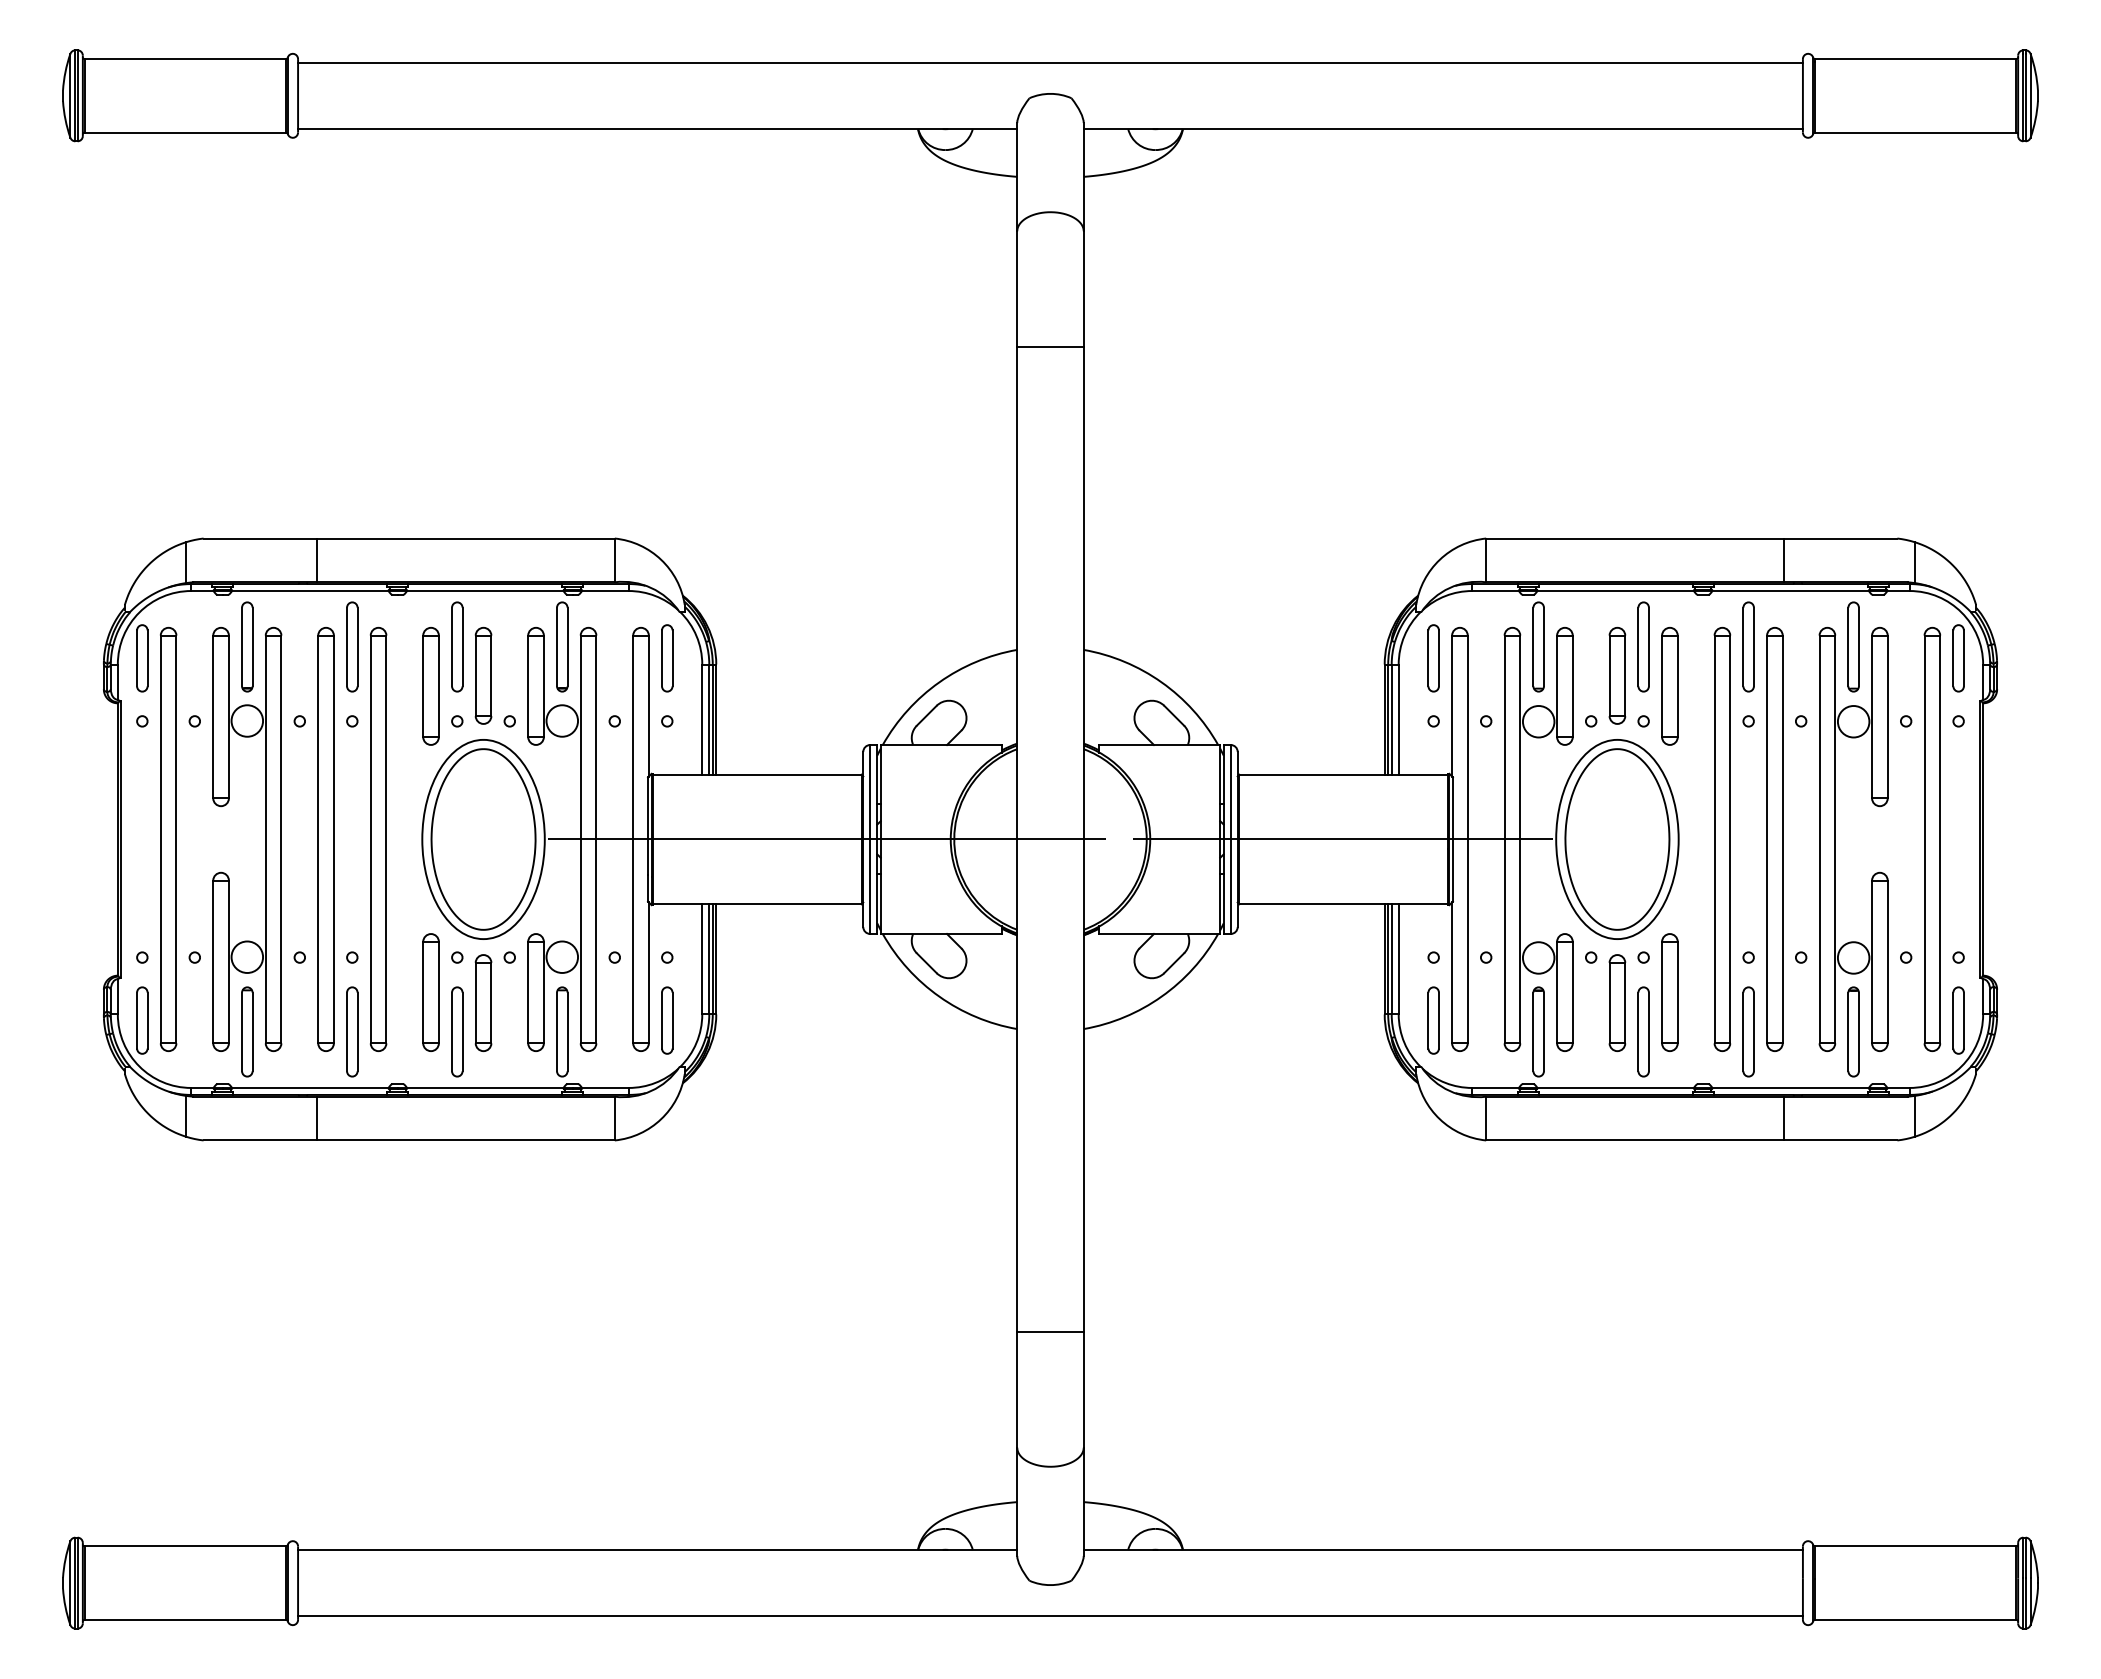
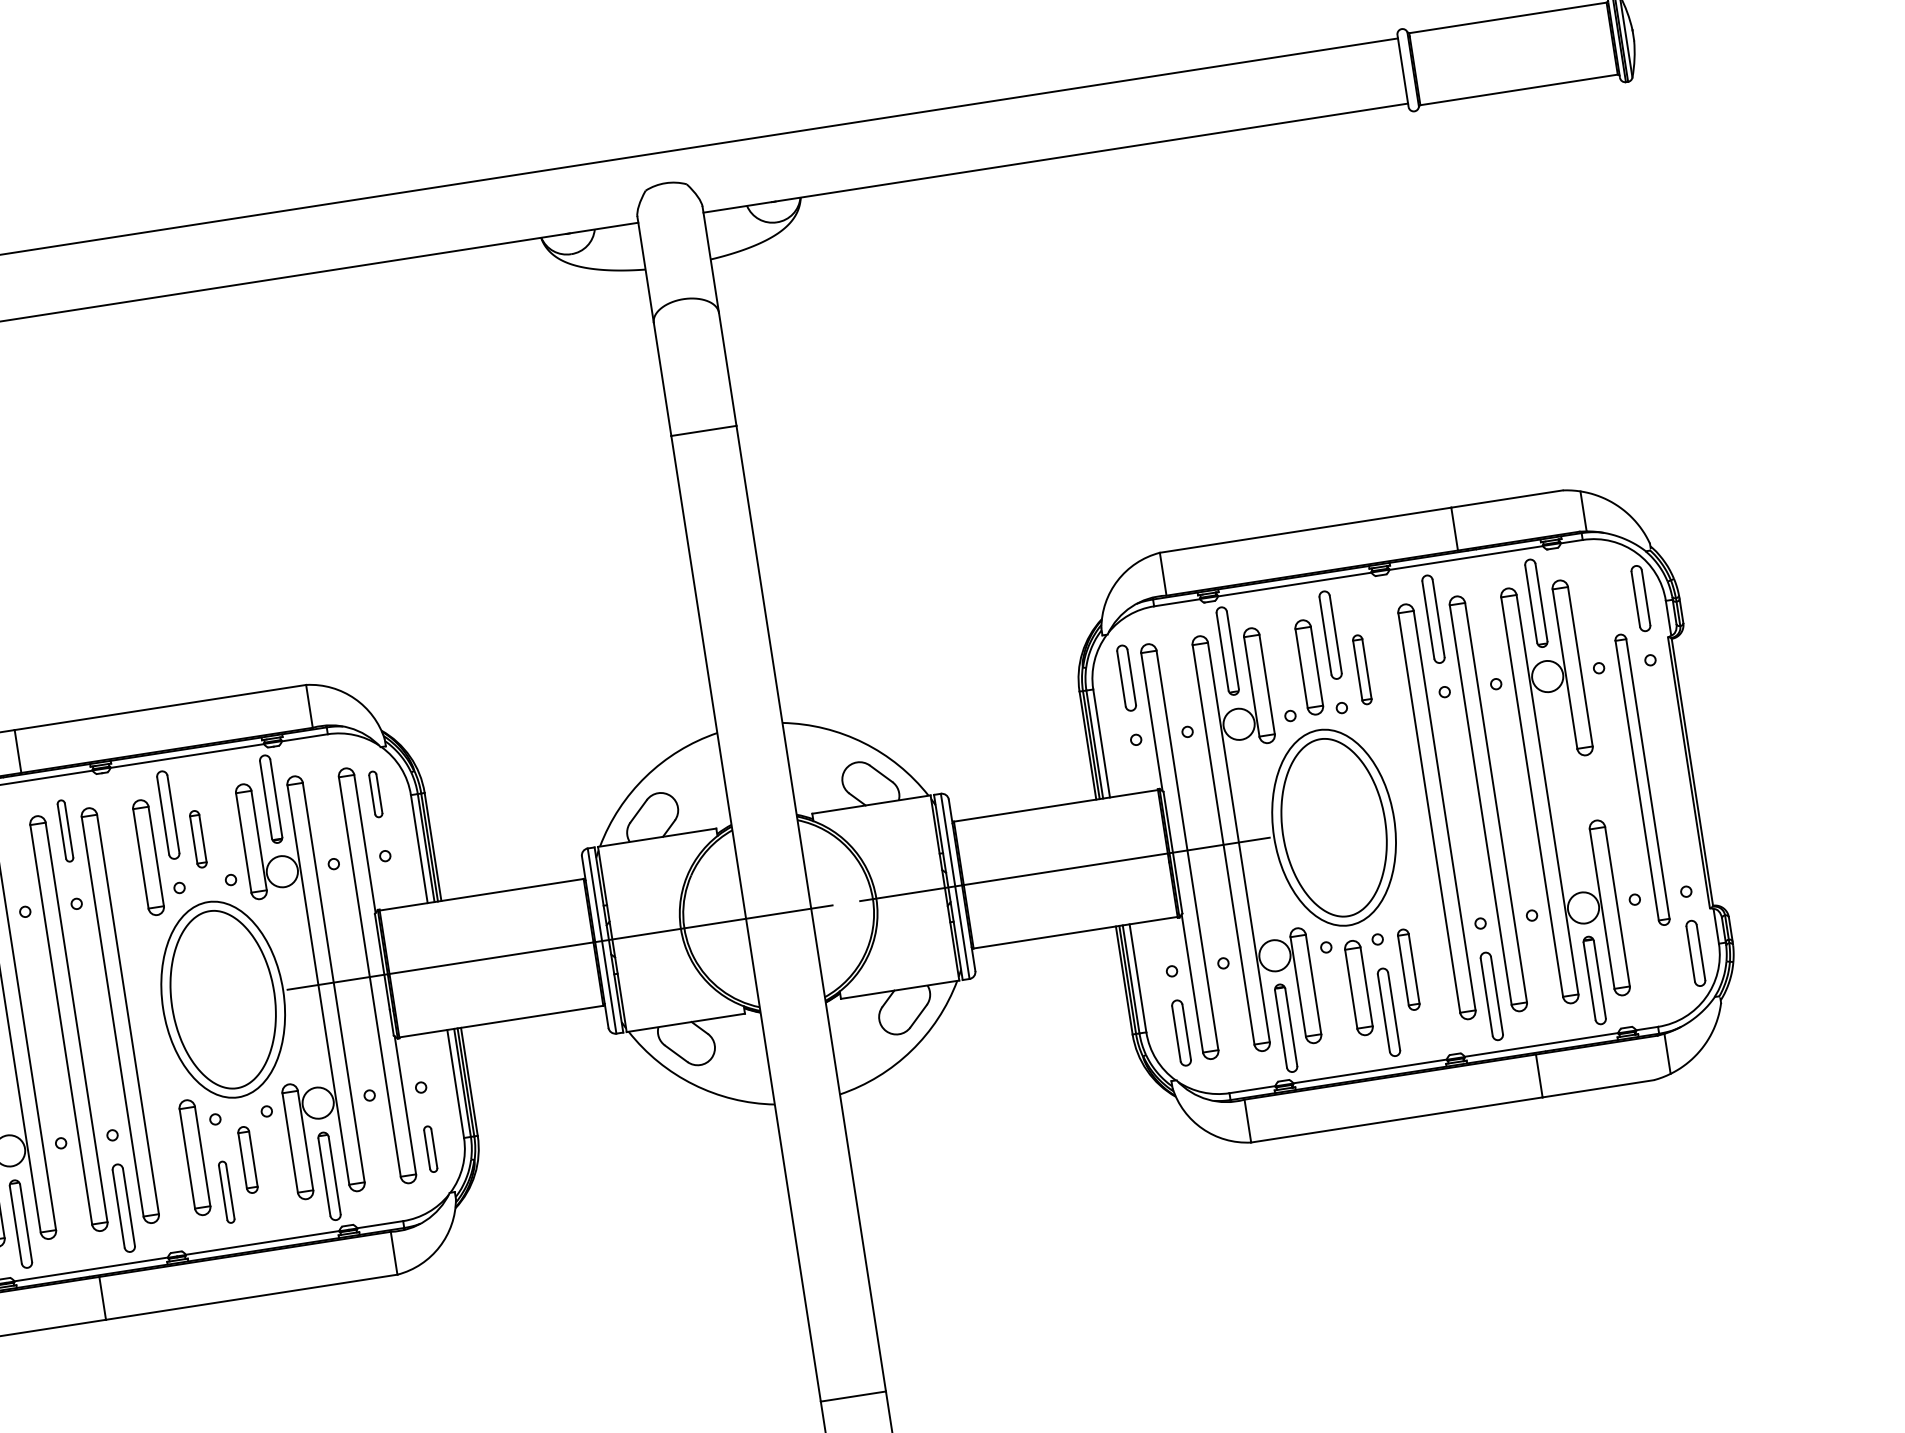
part: (352, 646) -> (65, 830), size x0.7
part: (667, 658) -> (375, 794), size x0.7
part: (483, 675) -> (198, 839), size x0.6
part: (1669, 686) -> (1361, 669), size x0.6
part: (1931, 838) -> (1641, 779), size x0.7
part: (1669, 992) -> (1408, 969), size x0.7
part: (483, 1002) -> (247, 1159), size x0.7
part: (667, 1020) -> (430, 1149), size x0.7
part: (457, 1031) -> (226, 1191), size x0.7

